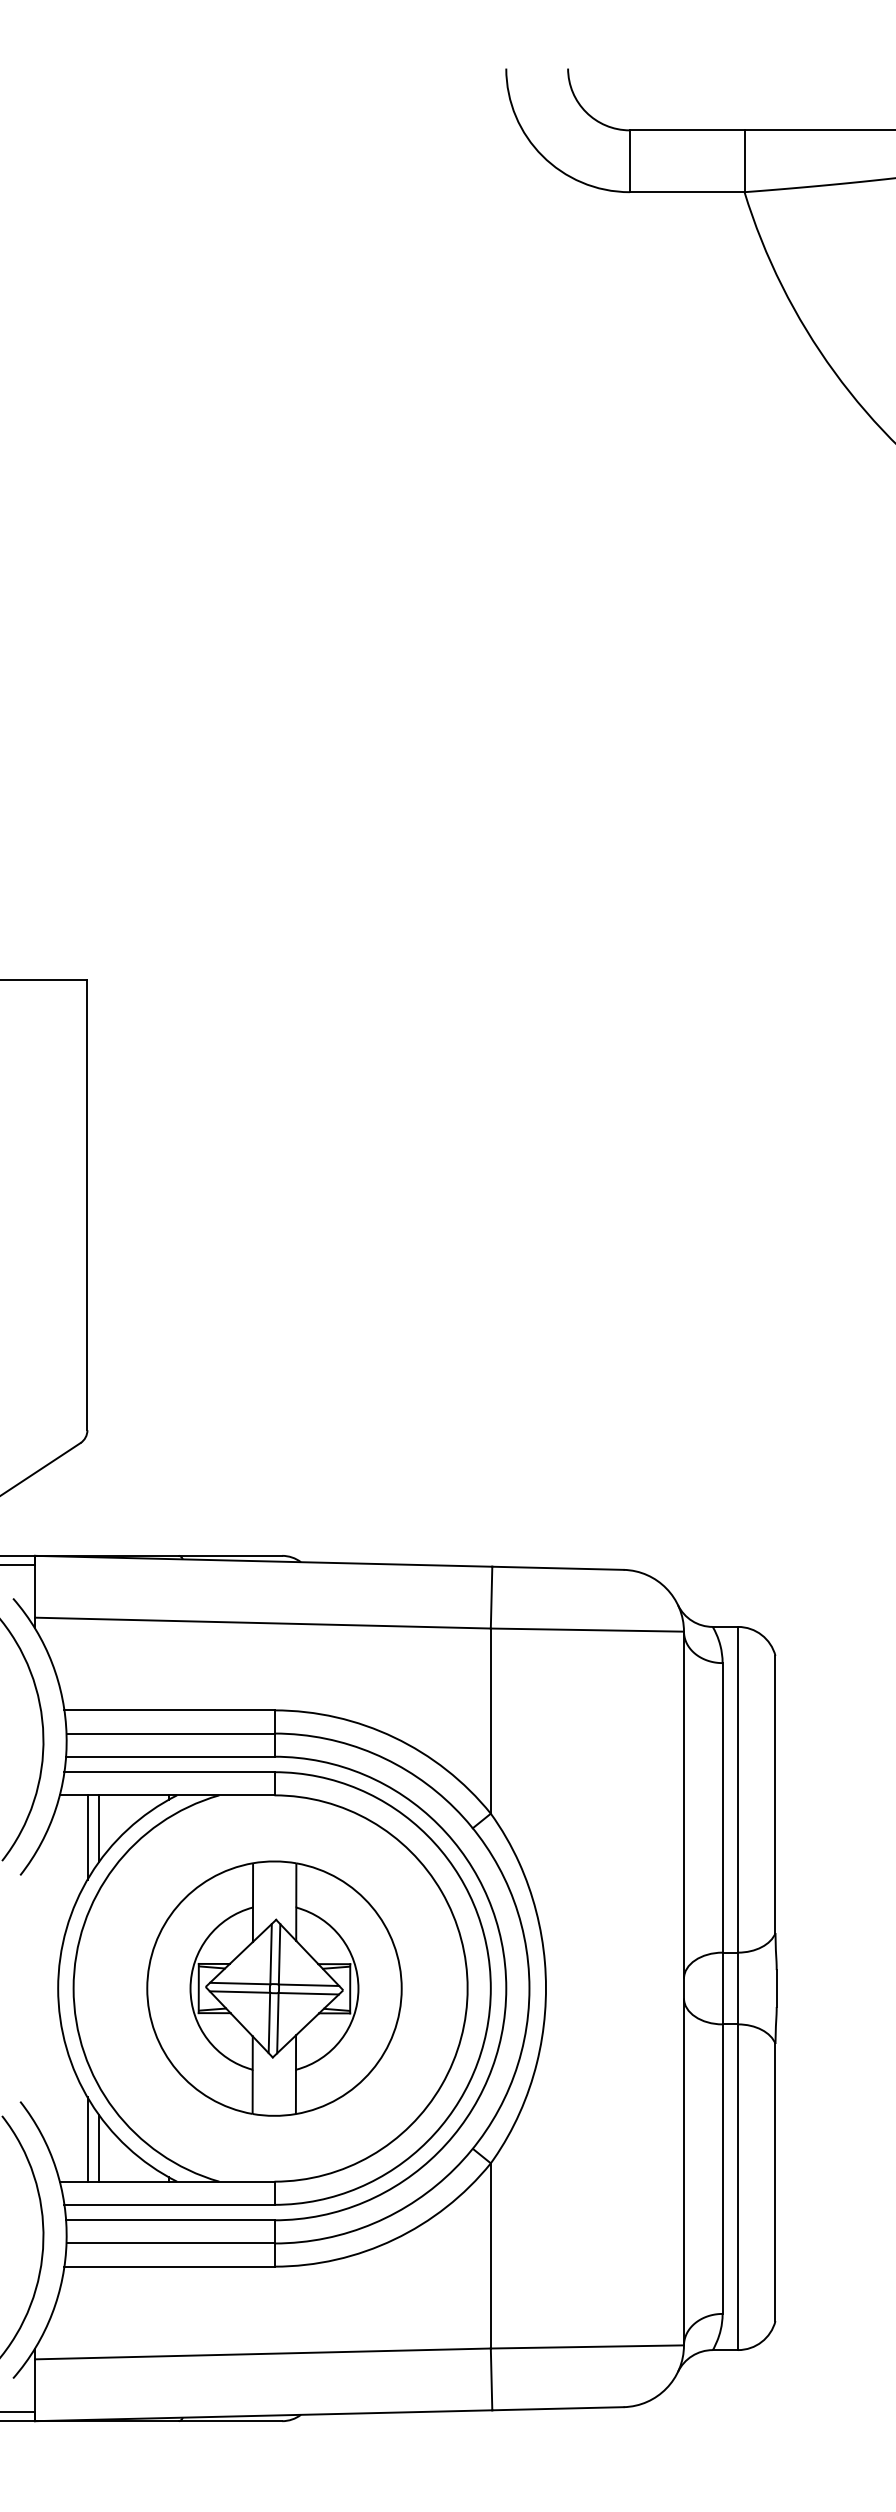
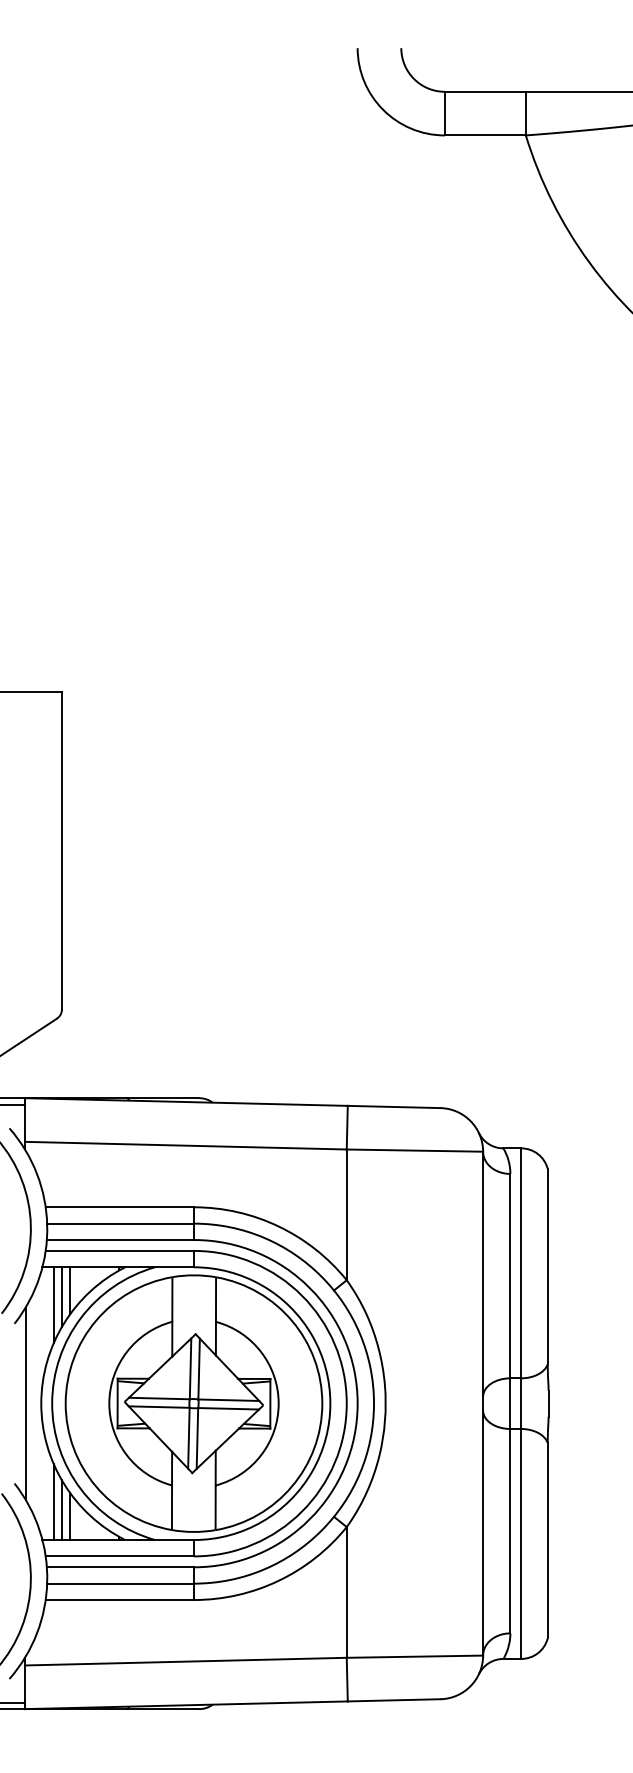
line: (75, 1848) -> (53, 1304), added
line: (36, 1988) -> (25, 1403), added
part: (274, 1988) -> (194, 1403), size x1.43
line: (75, 2127) -> (53, 1501), added

